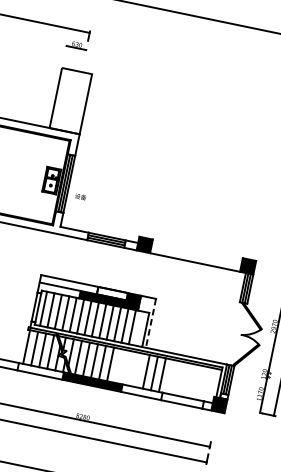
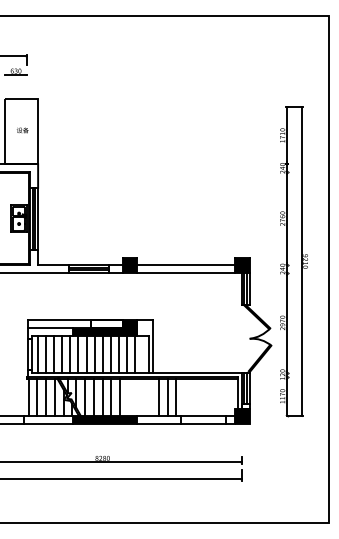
text: (80, 196) -> (22, 130), moved
line: (196, 255) -> (186, 265), added
line: (151, 323) -> (153, 346), dashed -> solid

